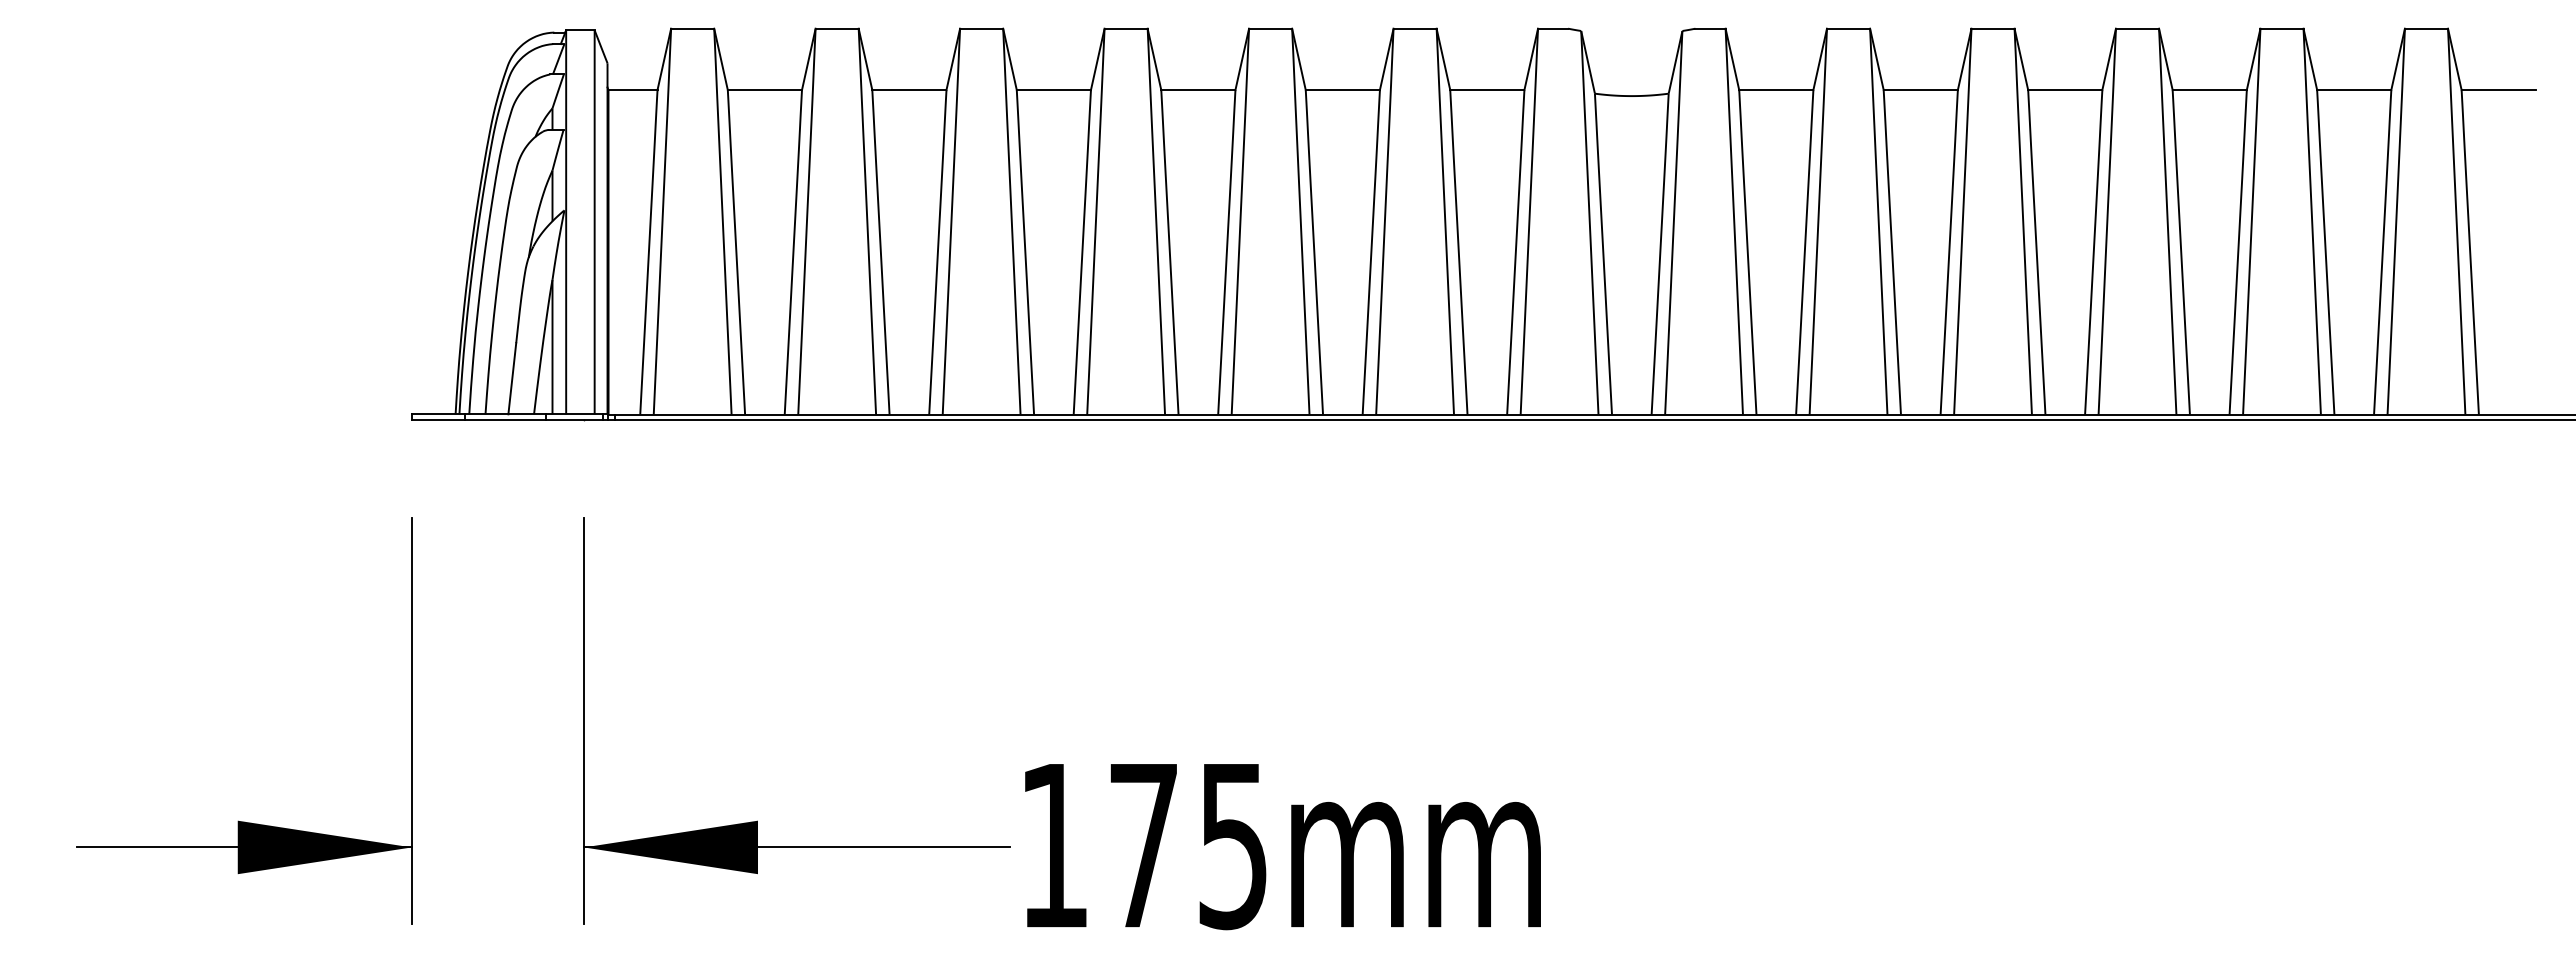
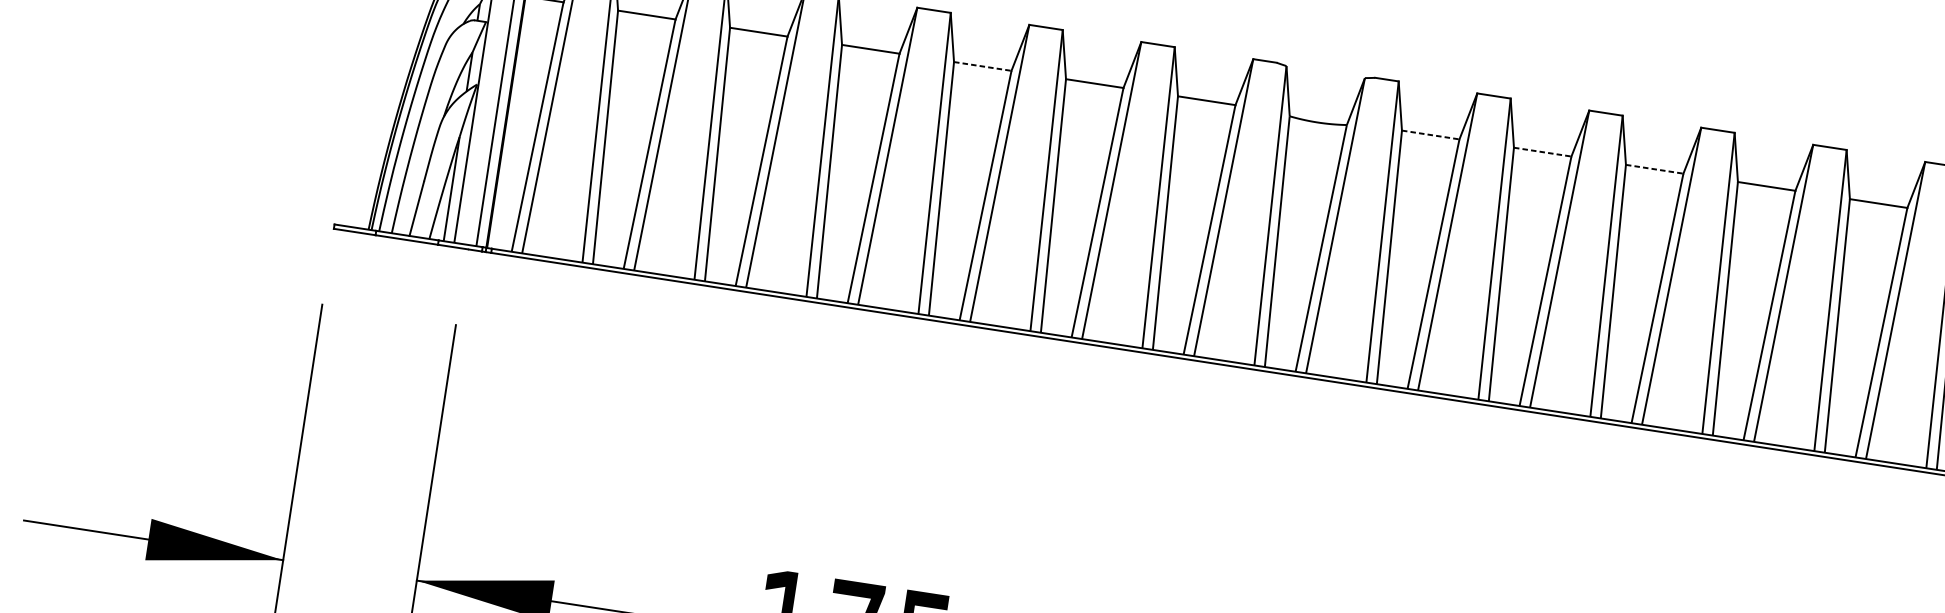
line: (1198, 90) -> (982, 66), solid -> dashed
line: (1776, 90) -> (1430, 135), solid -> dashed
line: (1921, 90) -> (1543, 152), solid -> dashed
line: (2065, 90) -> (1654, 169), solid -> dashed

